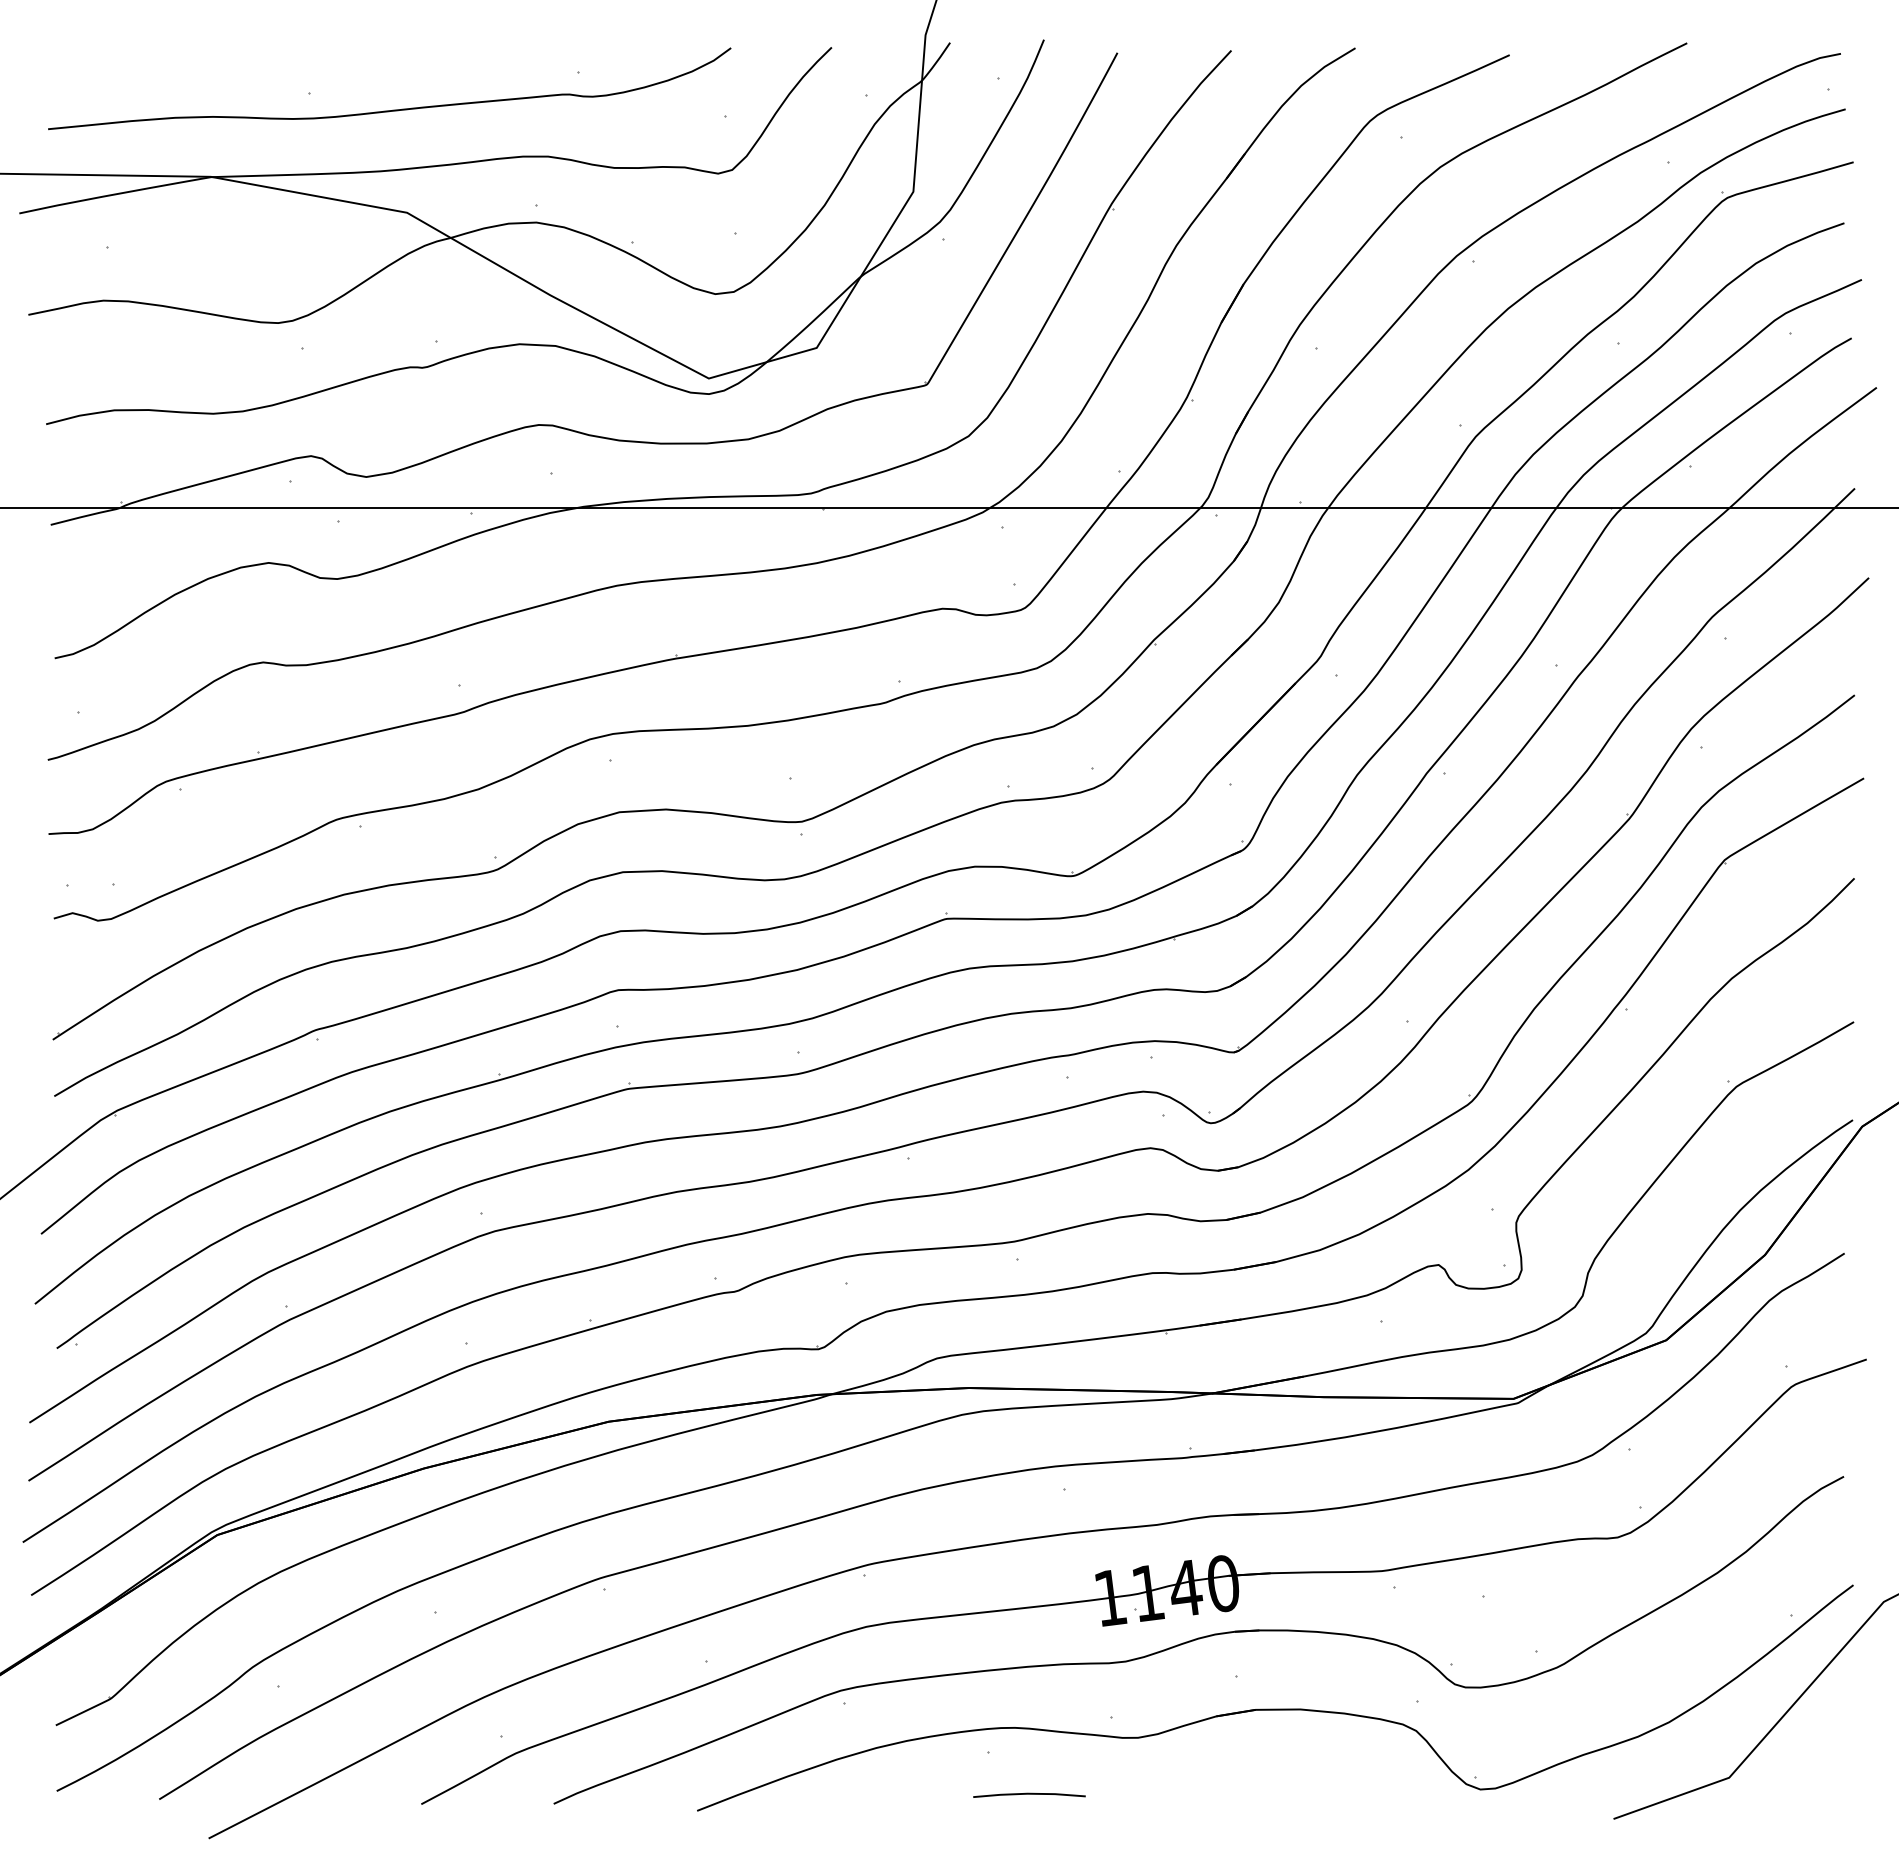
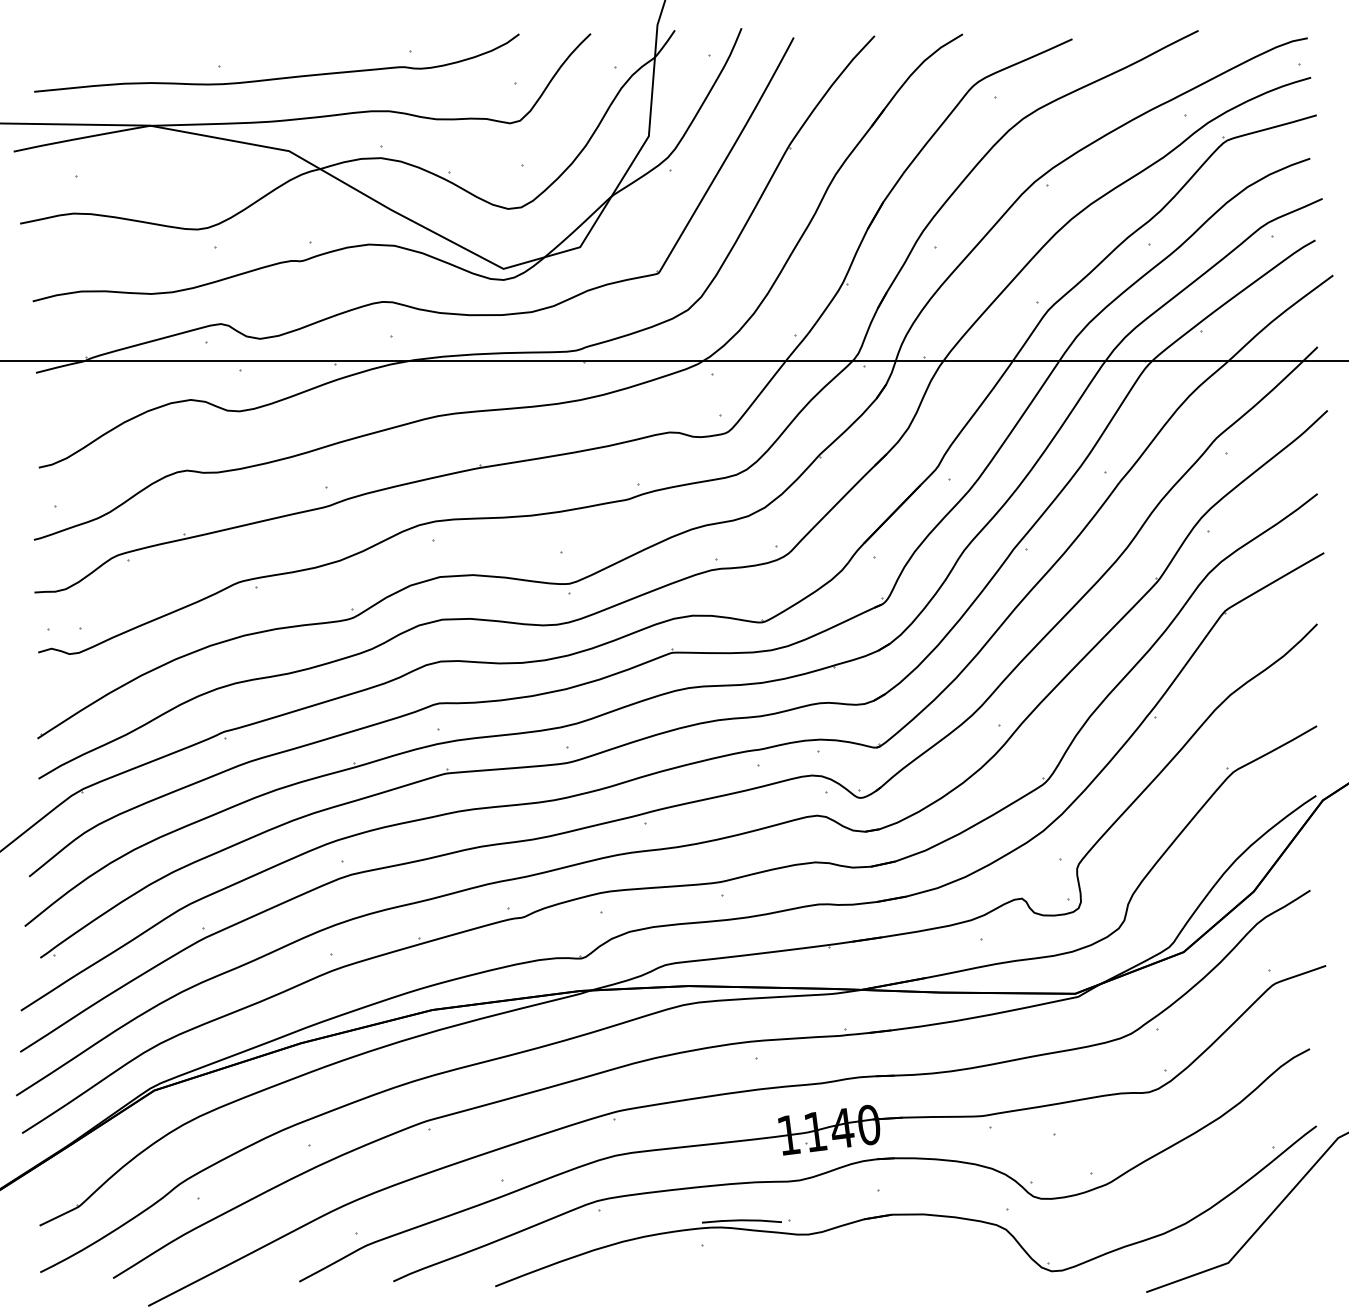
line: (1029, 1794) -> (741, 1220), moved

